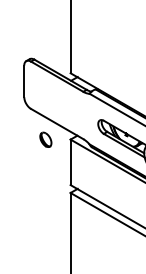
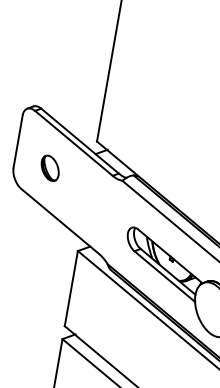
part: (45, 139) -> (49, 167), moved

